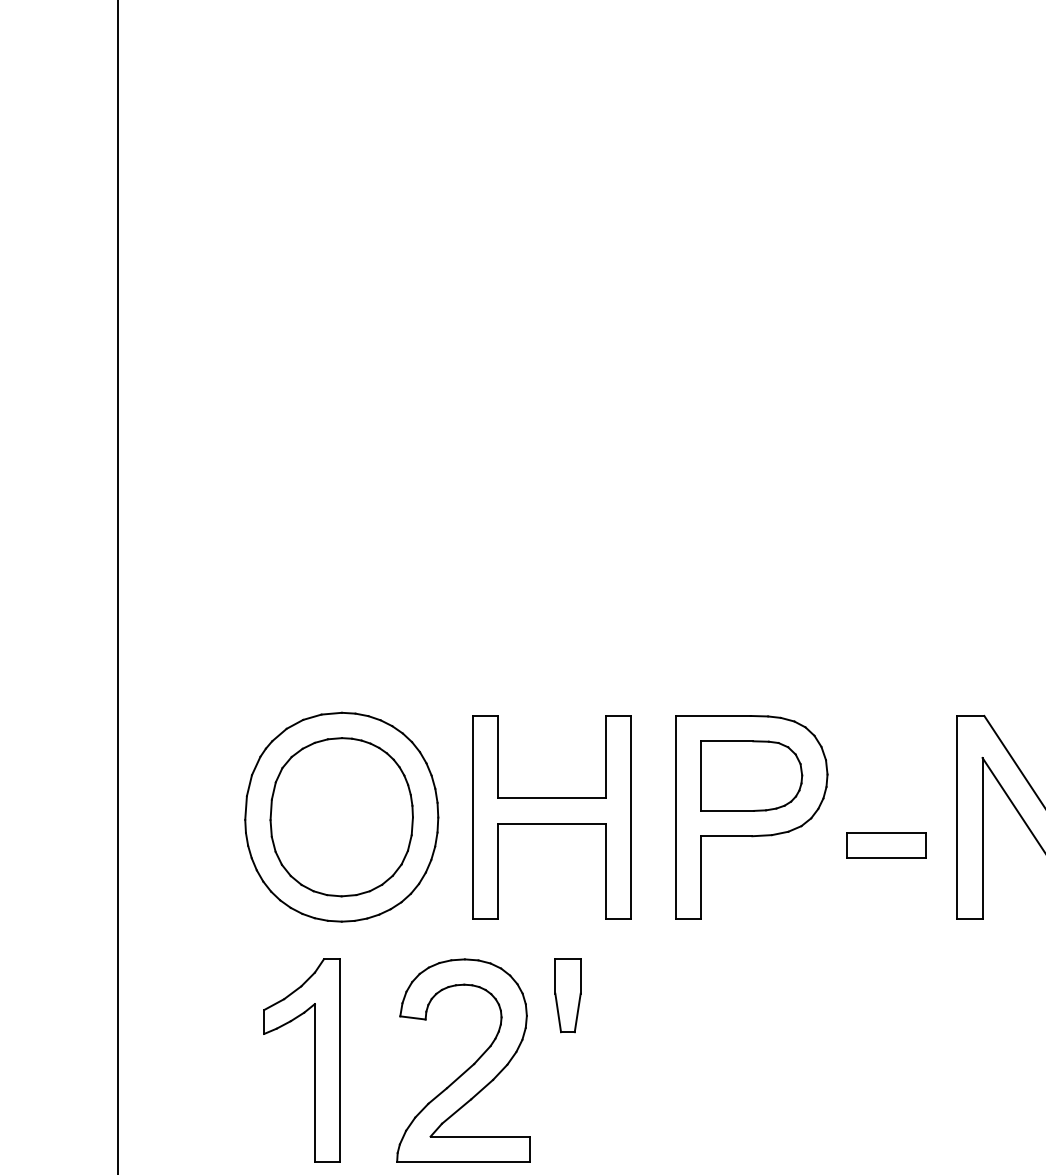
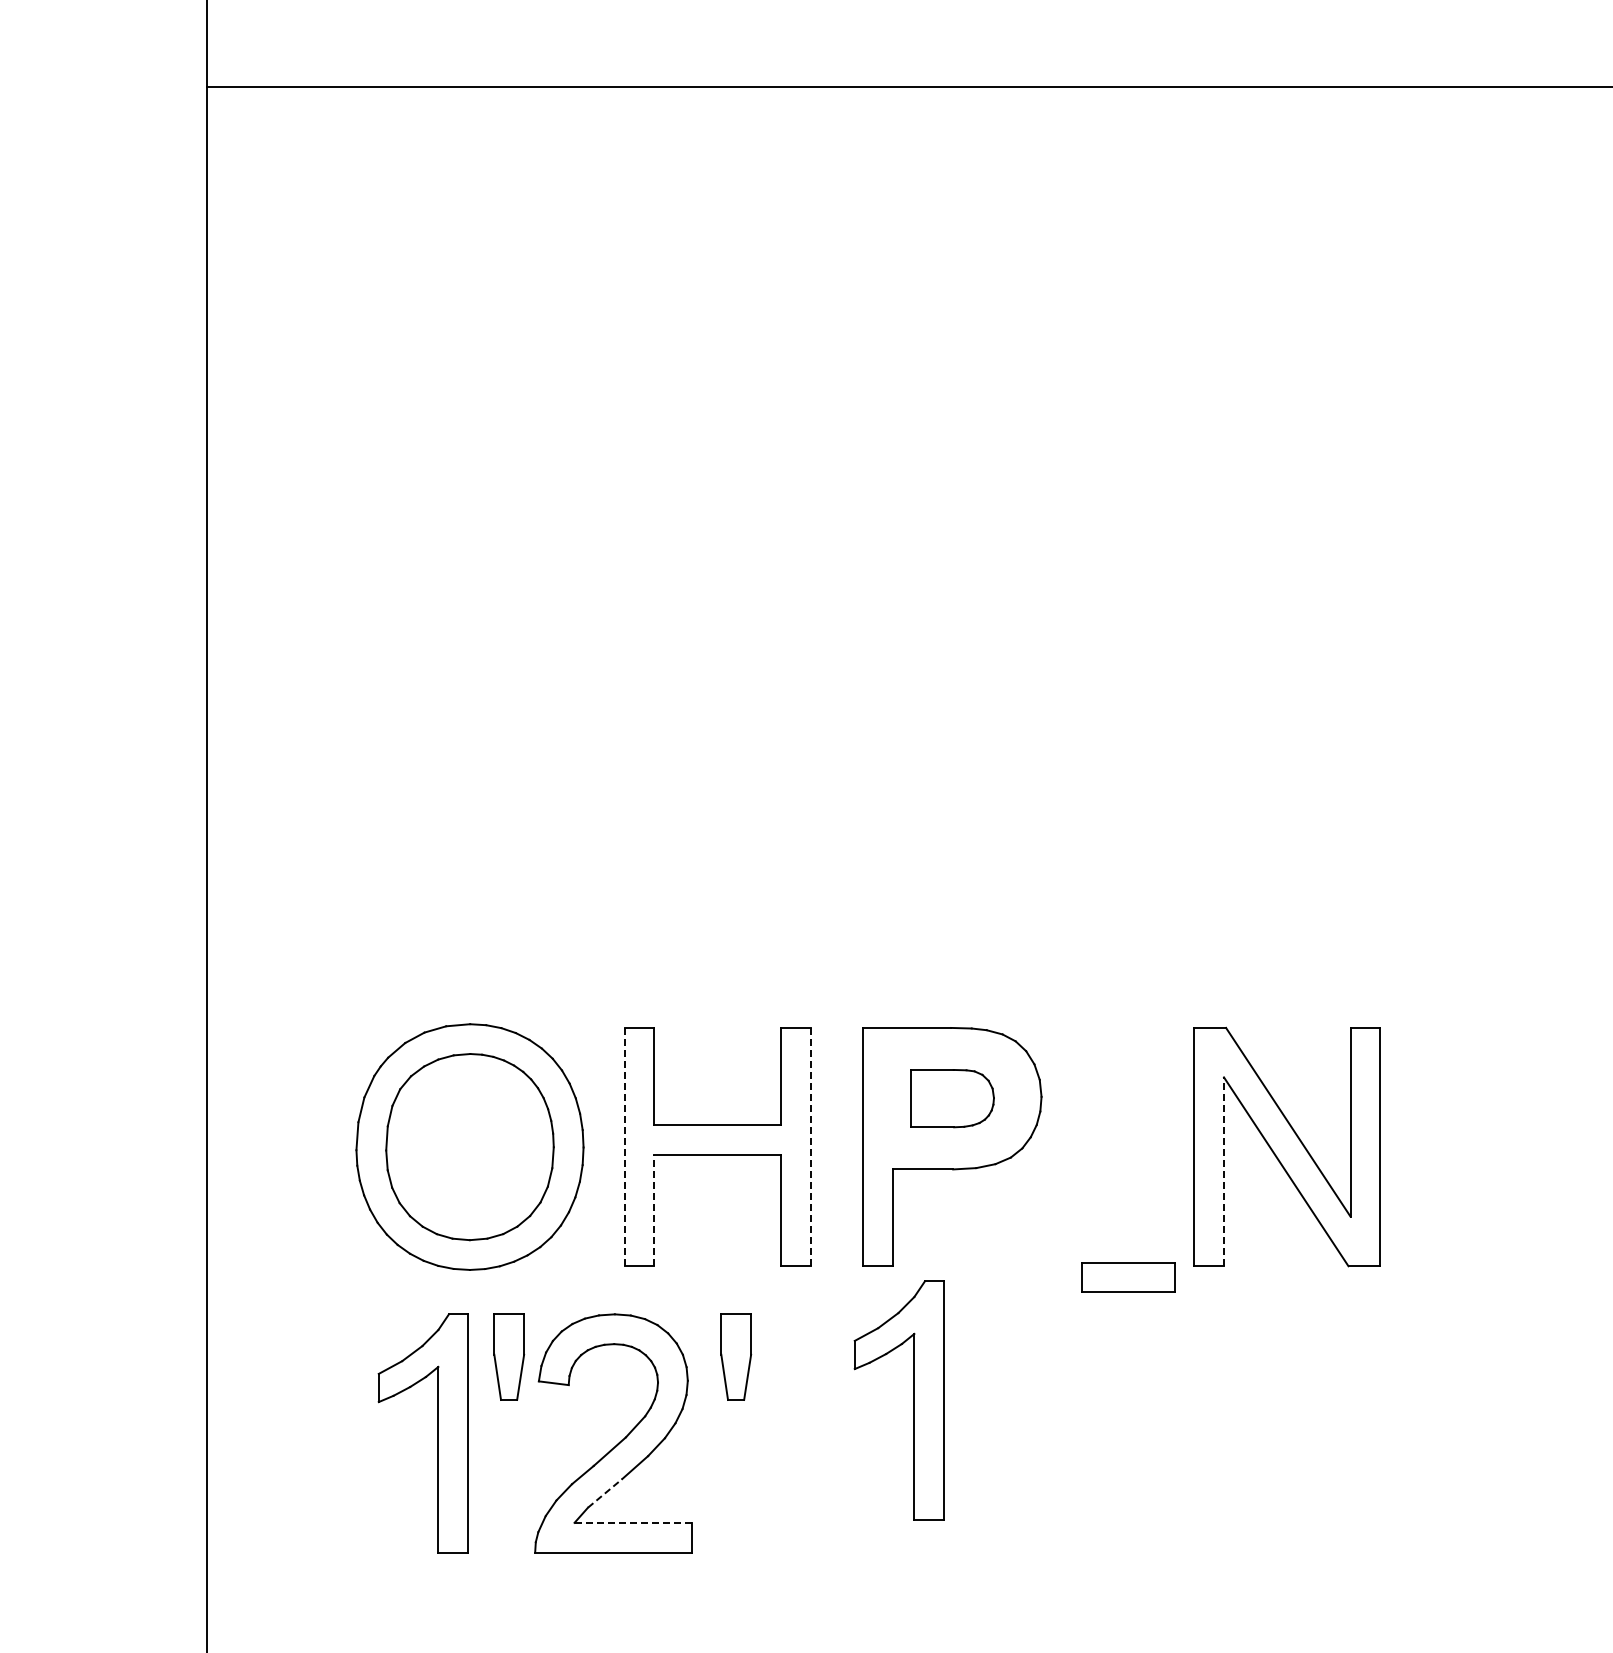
part: (751, 775) -> (952, 1098), size x0.7
line: (631, 816) -> (810, 1146), solid -> dashed
line: (473, 817) -> (624, 1147), solid -> dashed
line: (983, 837) -> (1224, 1171), solid -> dashed
part: (886, 845) -> (1128, 1277), moved
line: (498, 871) -> (654, 1210), solid -> dashed
part: (375, 995) -> (509, 1356), added
part: (718, 1032) -> (913, 1400), added
line: (456, 1111) -> (605, 1493), solid -> dashed
line: (479, 1136) -> (632, 1522), solid -> dashed

